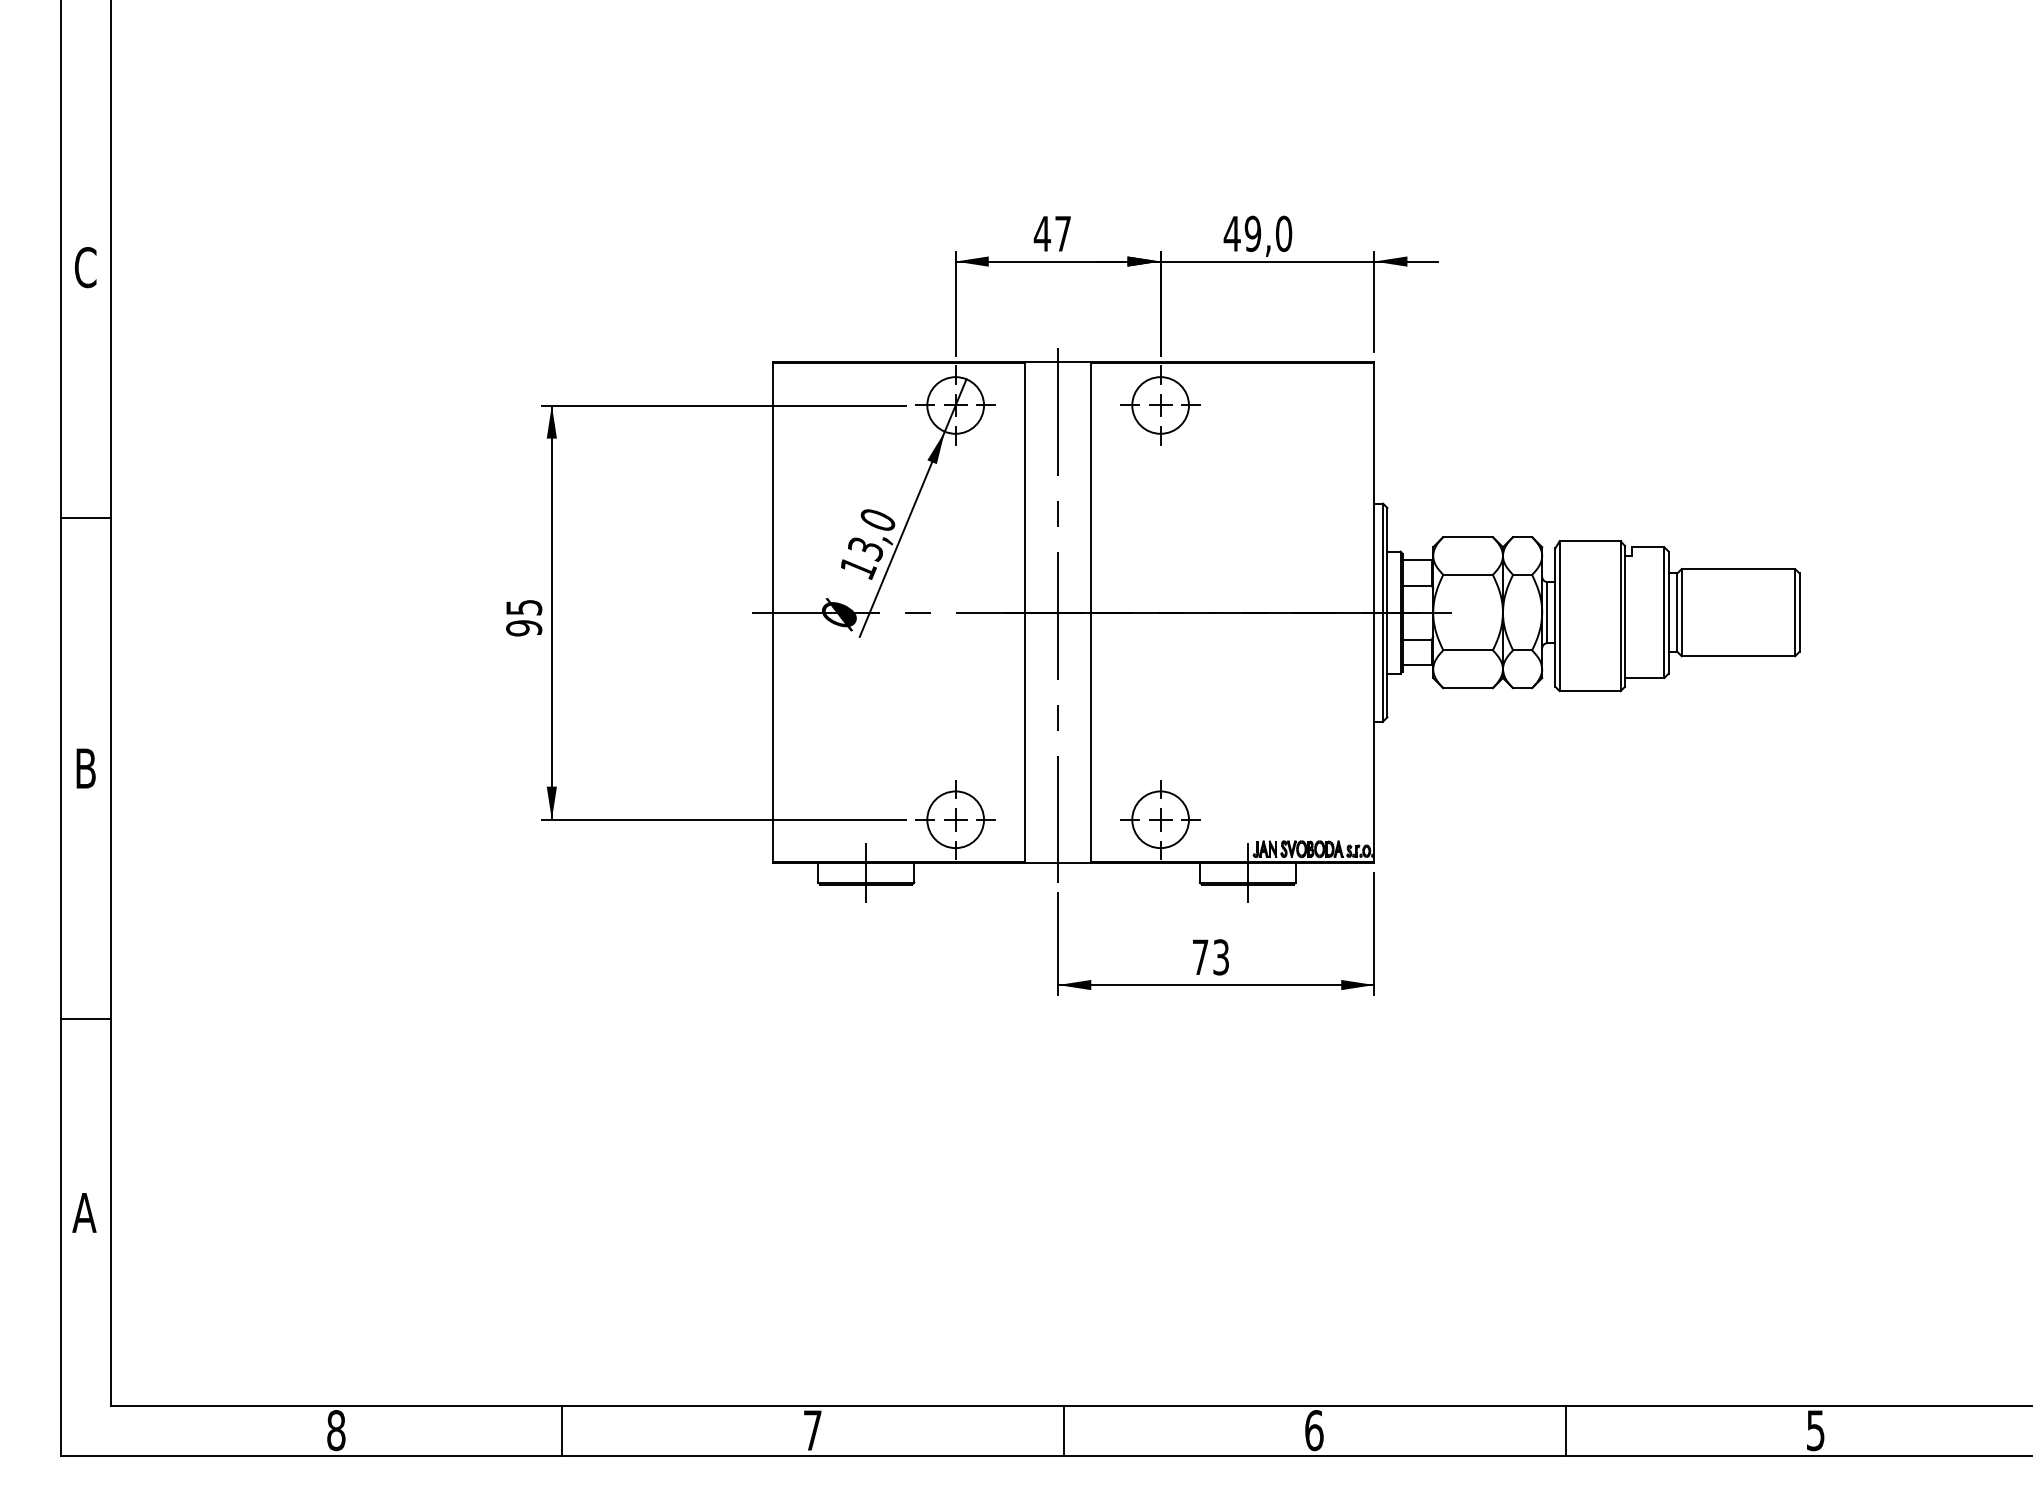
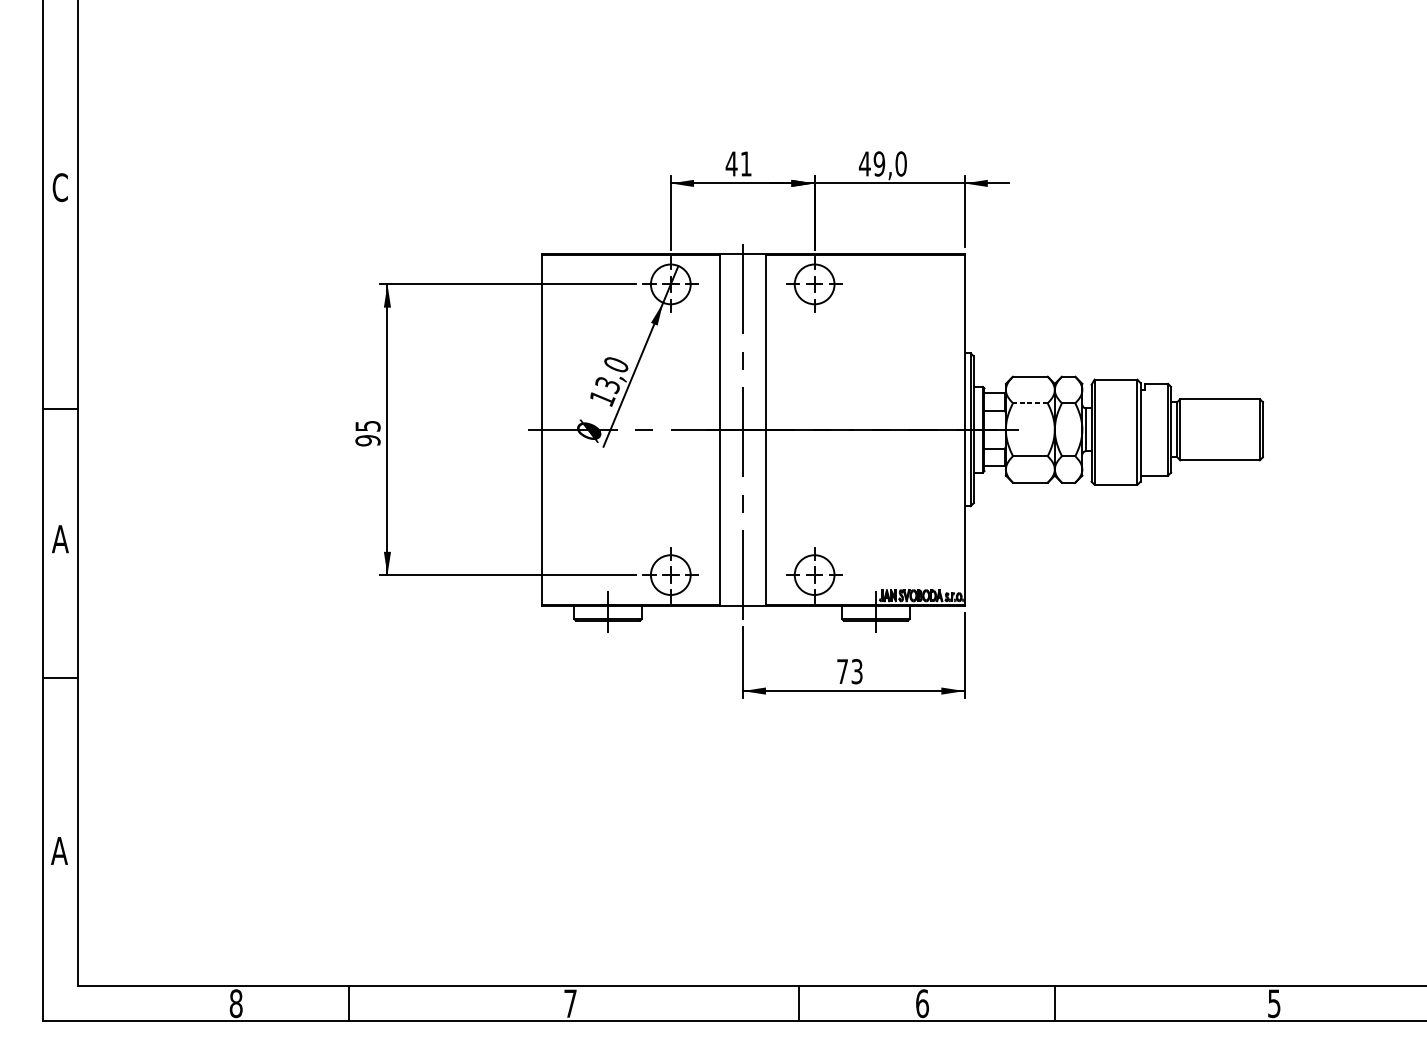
text: (1062, 233) -> (745, 163), 47 -> 41
line: (85, 517) -> (60, 408), moved
line: (1468, 574) -> (1030, 403), solid -> dashed
text: (85, 768) -> (60, 539), B -> A
line: (85, 1019) -> (60, 678), moved
line: (562, 1430) -> (348, 1003), moved
line: (1063, 1430) -> (799, 1003), moved
line: (1565, 1430) -> (1055, 1003), moved

